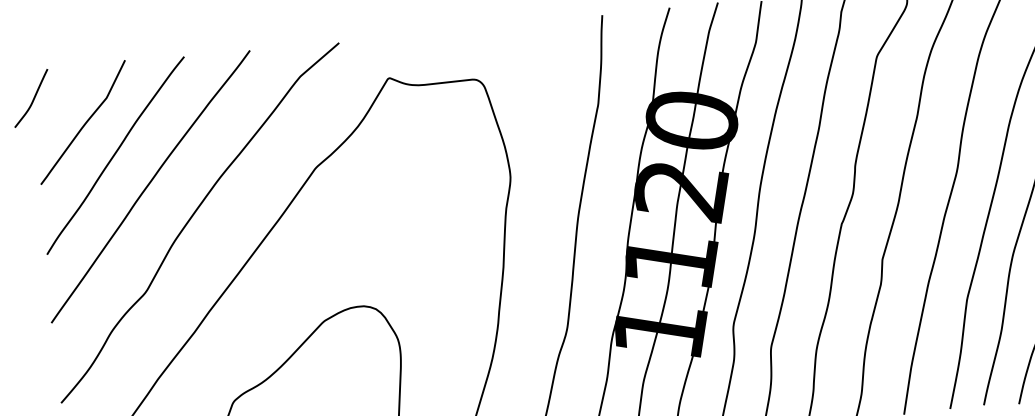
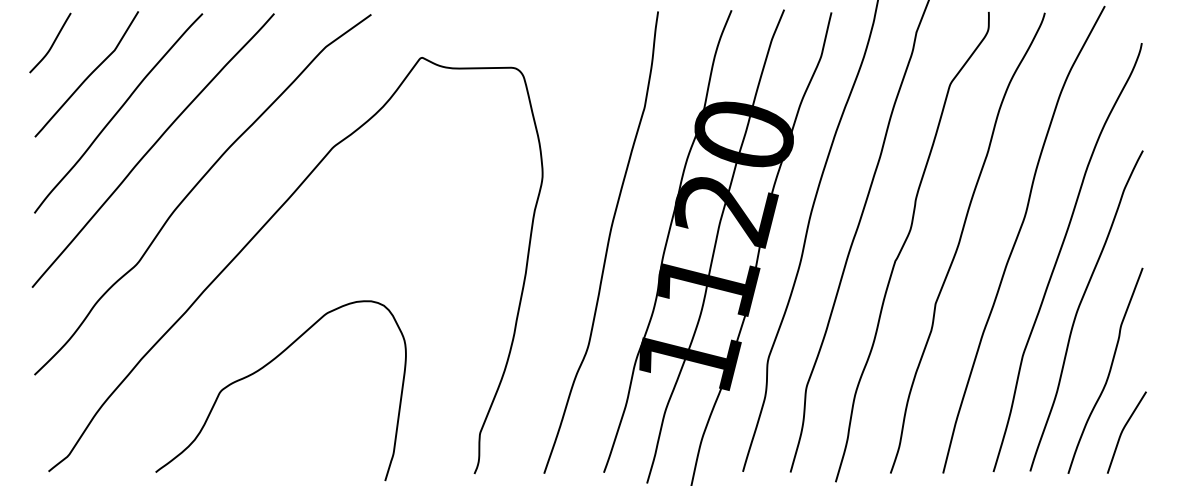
curve: (33, 97) -> (52, 42), moved

